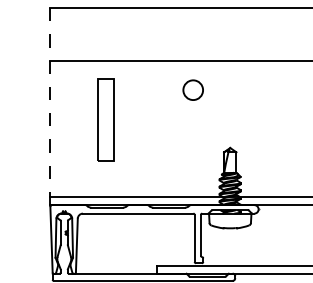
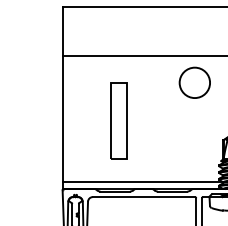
circle: (192, 89) -> (194, 82), size x1.67
line: (50, 107) -> (62, 98), dashed -> solid
part: (105, 119) -> (118, 120), moved

